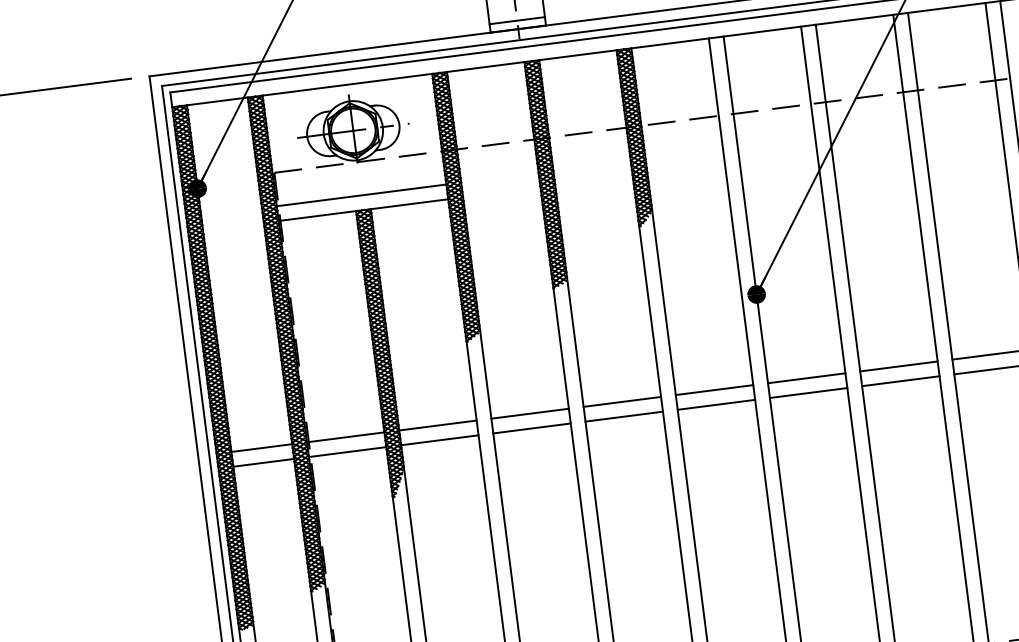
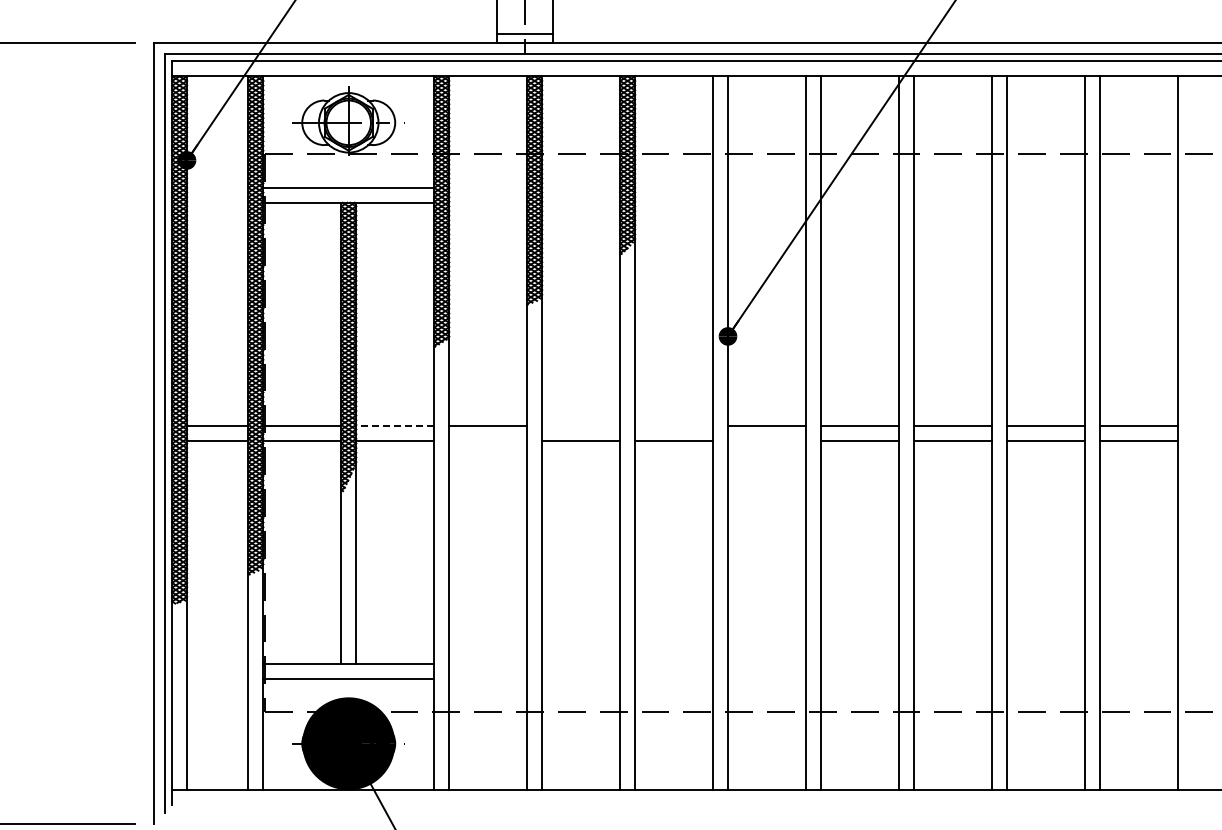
line: (714, 389) -> (674, 425), removed
line: (809, 392) -> (767, 440), removed
line: (622, 401) -> (581, 425), removed
line: (437, 425) -> (394, 425), solid -> dashed
line: (532, 428) -> (488, 440), removed

